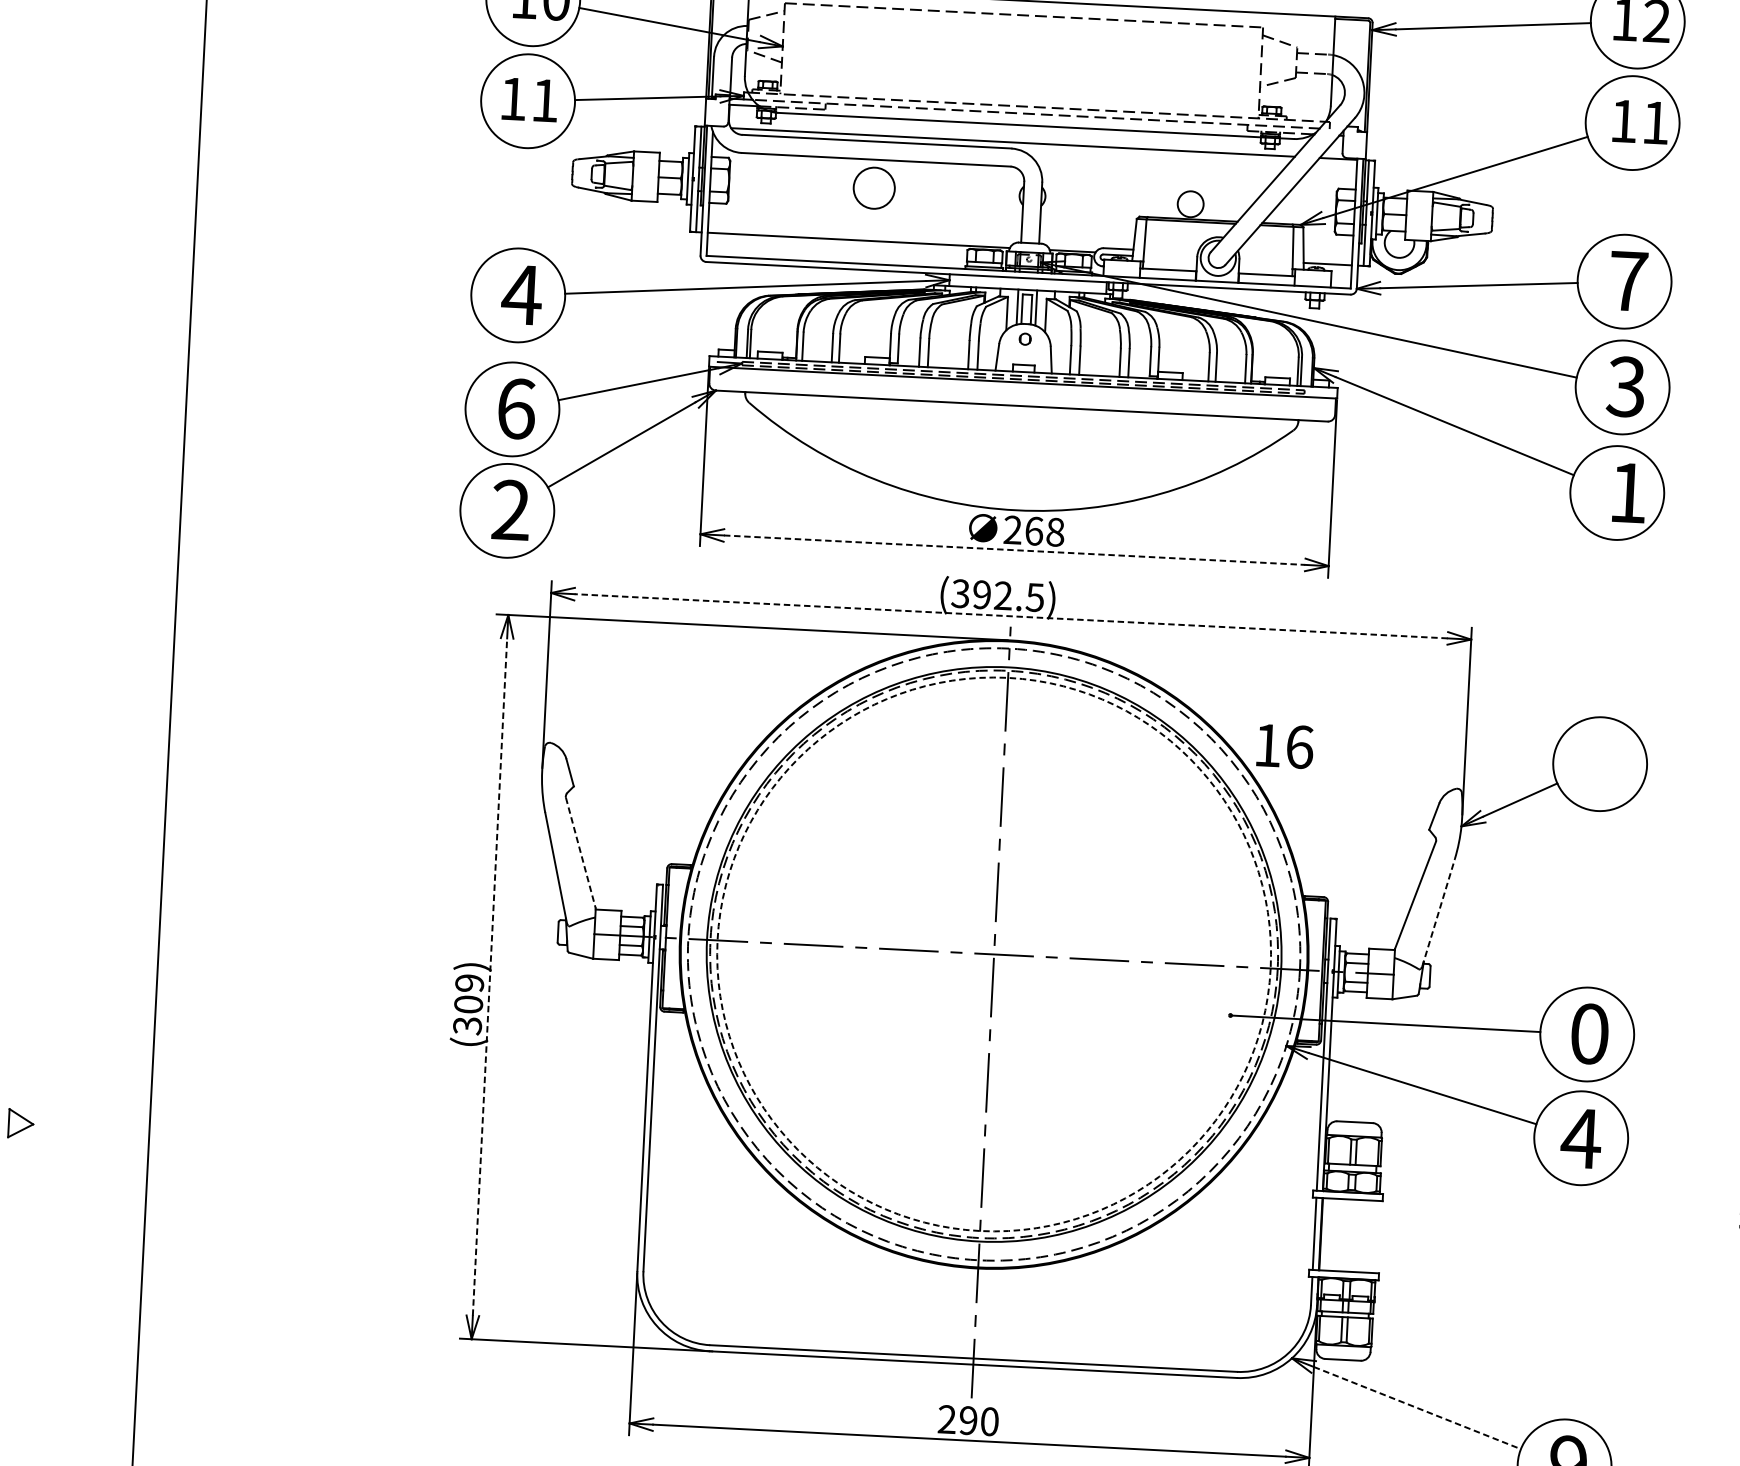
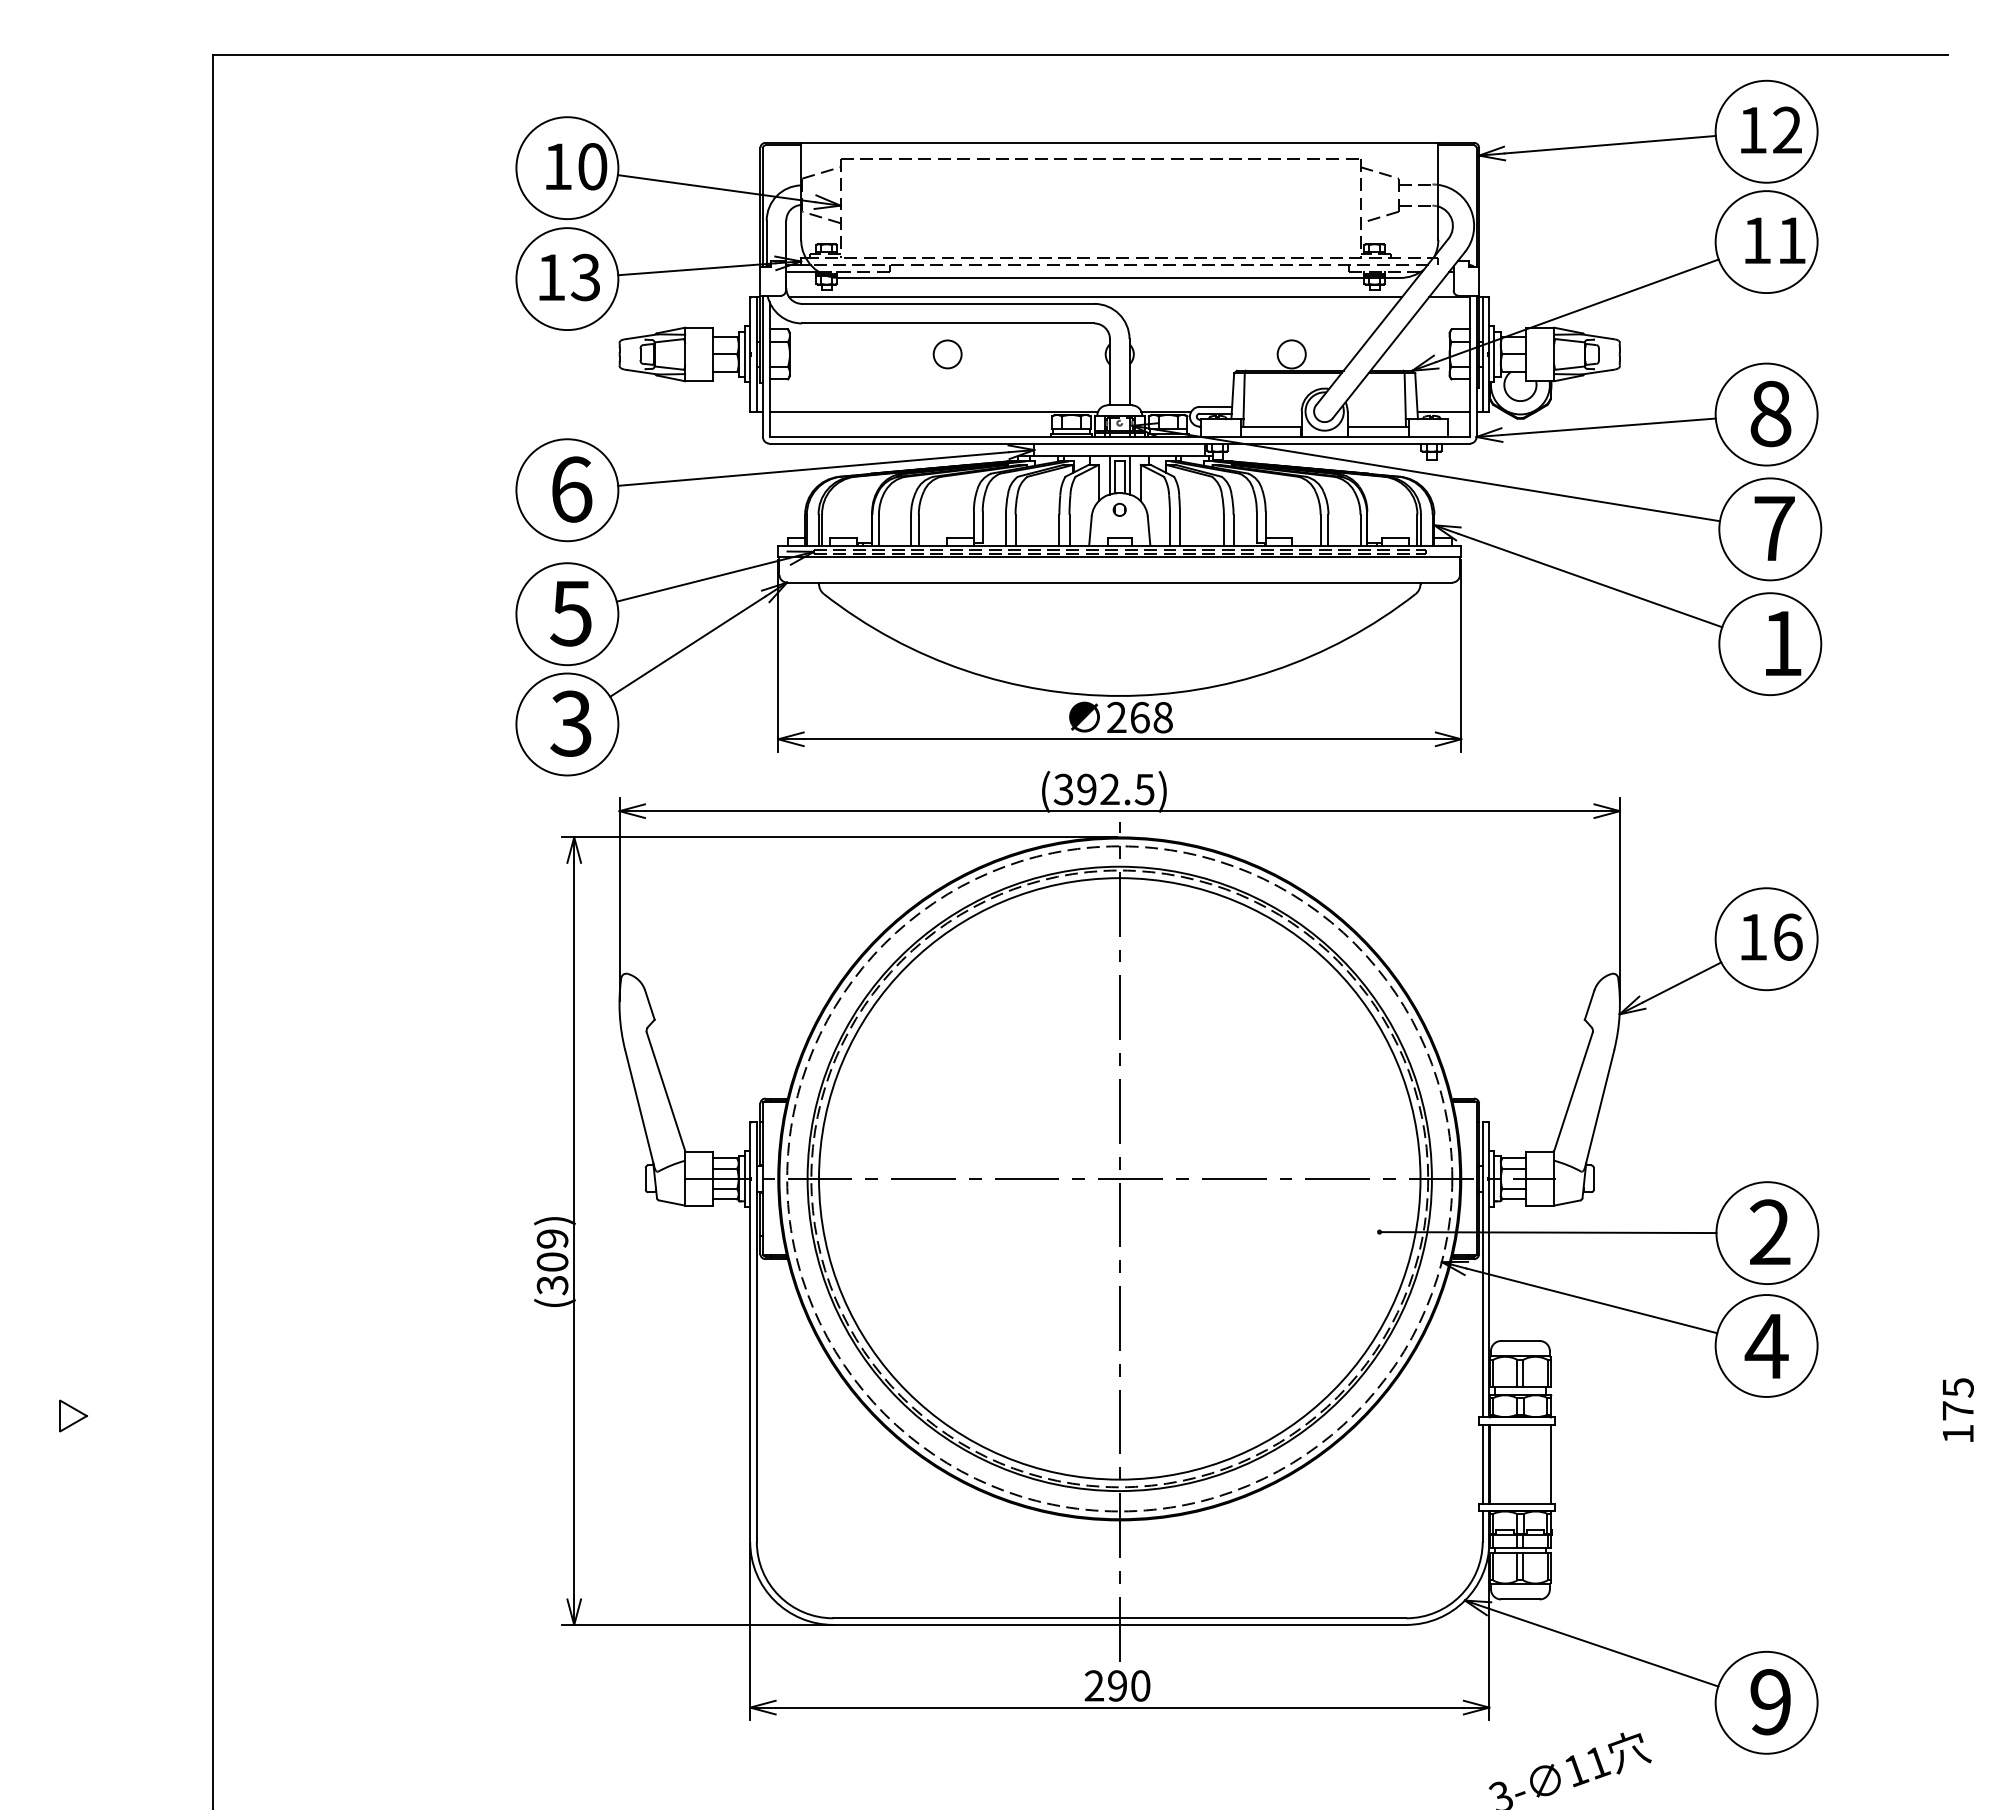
text: (544, 100) -> (585, 277), 11 -> 13
circle: (874, 188) -> (947, 354), size x0.62
text: (1628, 281) -> (1770, 414), 7 -> 8
text: (522, 294) -> (571, 489), 4 -> 6
text: (1625, 386) -> (1773, 528), 3 -> 7
text: (516, 408) -> (571, 613), 6 -> 5
text: (510, 510) -> (570, 723), 2 -> 3
line: (1015, 550) -> (1120, 739), dashed -> solid
line: (1010, 616) -> (1119, 811), dashed -> solid
text: (1284, 745) -> (1771, 936), moved
line: (581, 853) -> (666, 1092), dashed -> solid
line: (1438, 912) -> (1599, 1108), dashed -> solid
circle: (993, 954) -> (1119, 1178), dashed -> solid
line: (490, 976) -> (574, 1230), dashed -> solid
text: (1589, 1034) -> (1769, 1232), 0 -> 2
line: (1377, 1237) -> (1551, 1464), added
line: (1418, 1407) -> (1604, 1647), dashed -> solid

